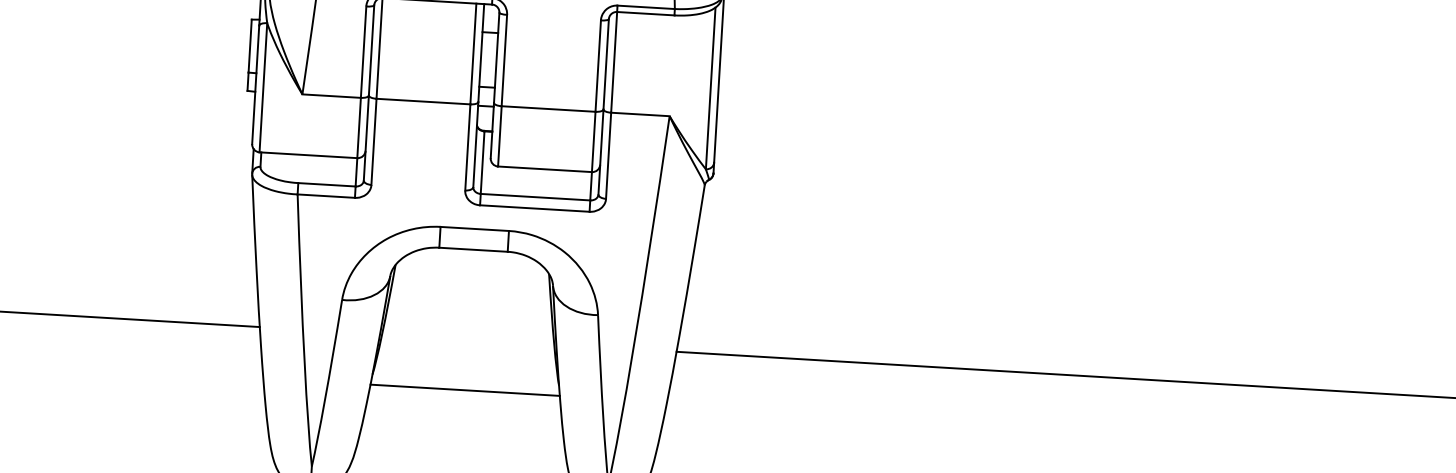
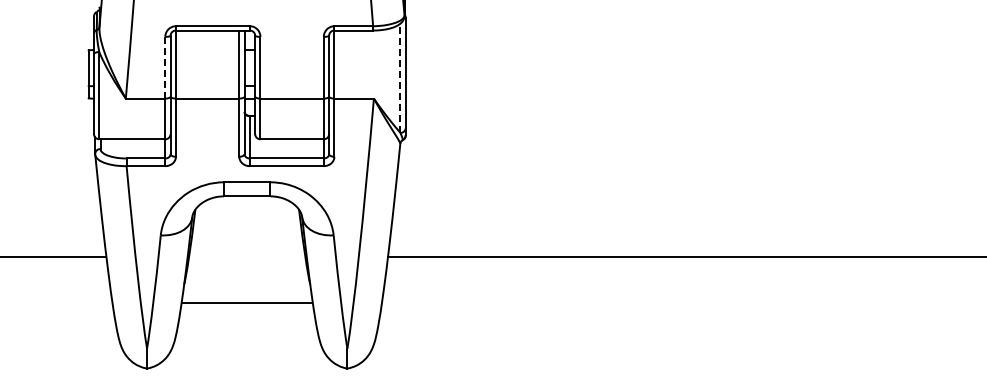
line: (363, 51) -> (165, 67), solid -> dashed
line: (710, 88) -> (400, 78), solid -> dashed
line: (465, 390) -> (247, 303), moved

